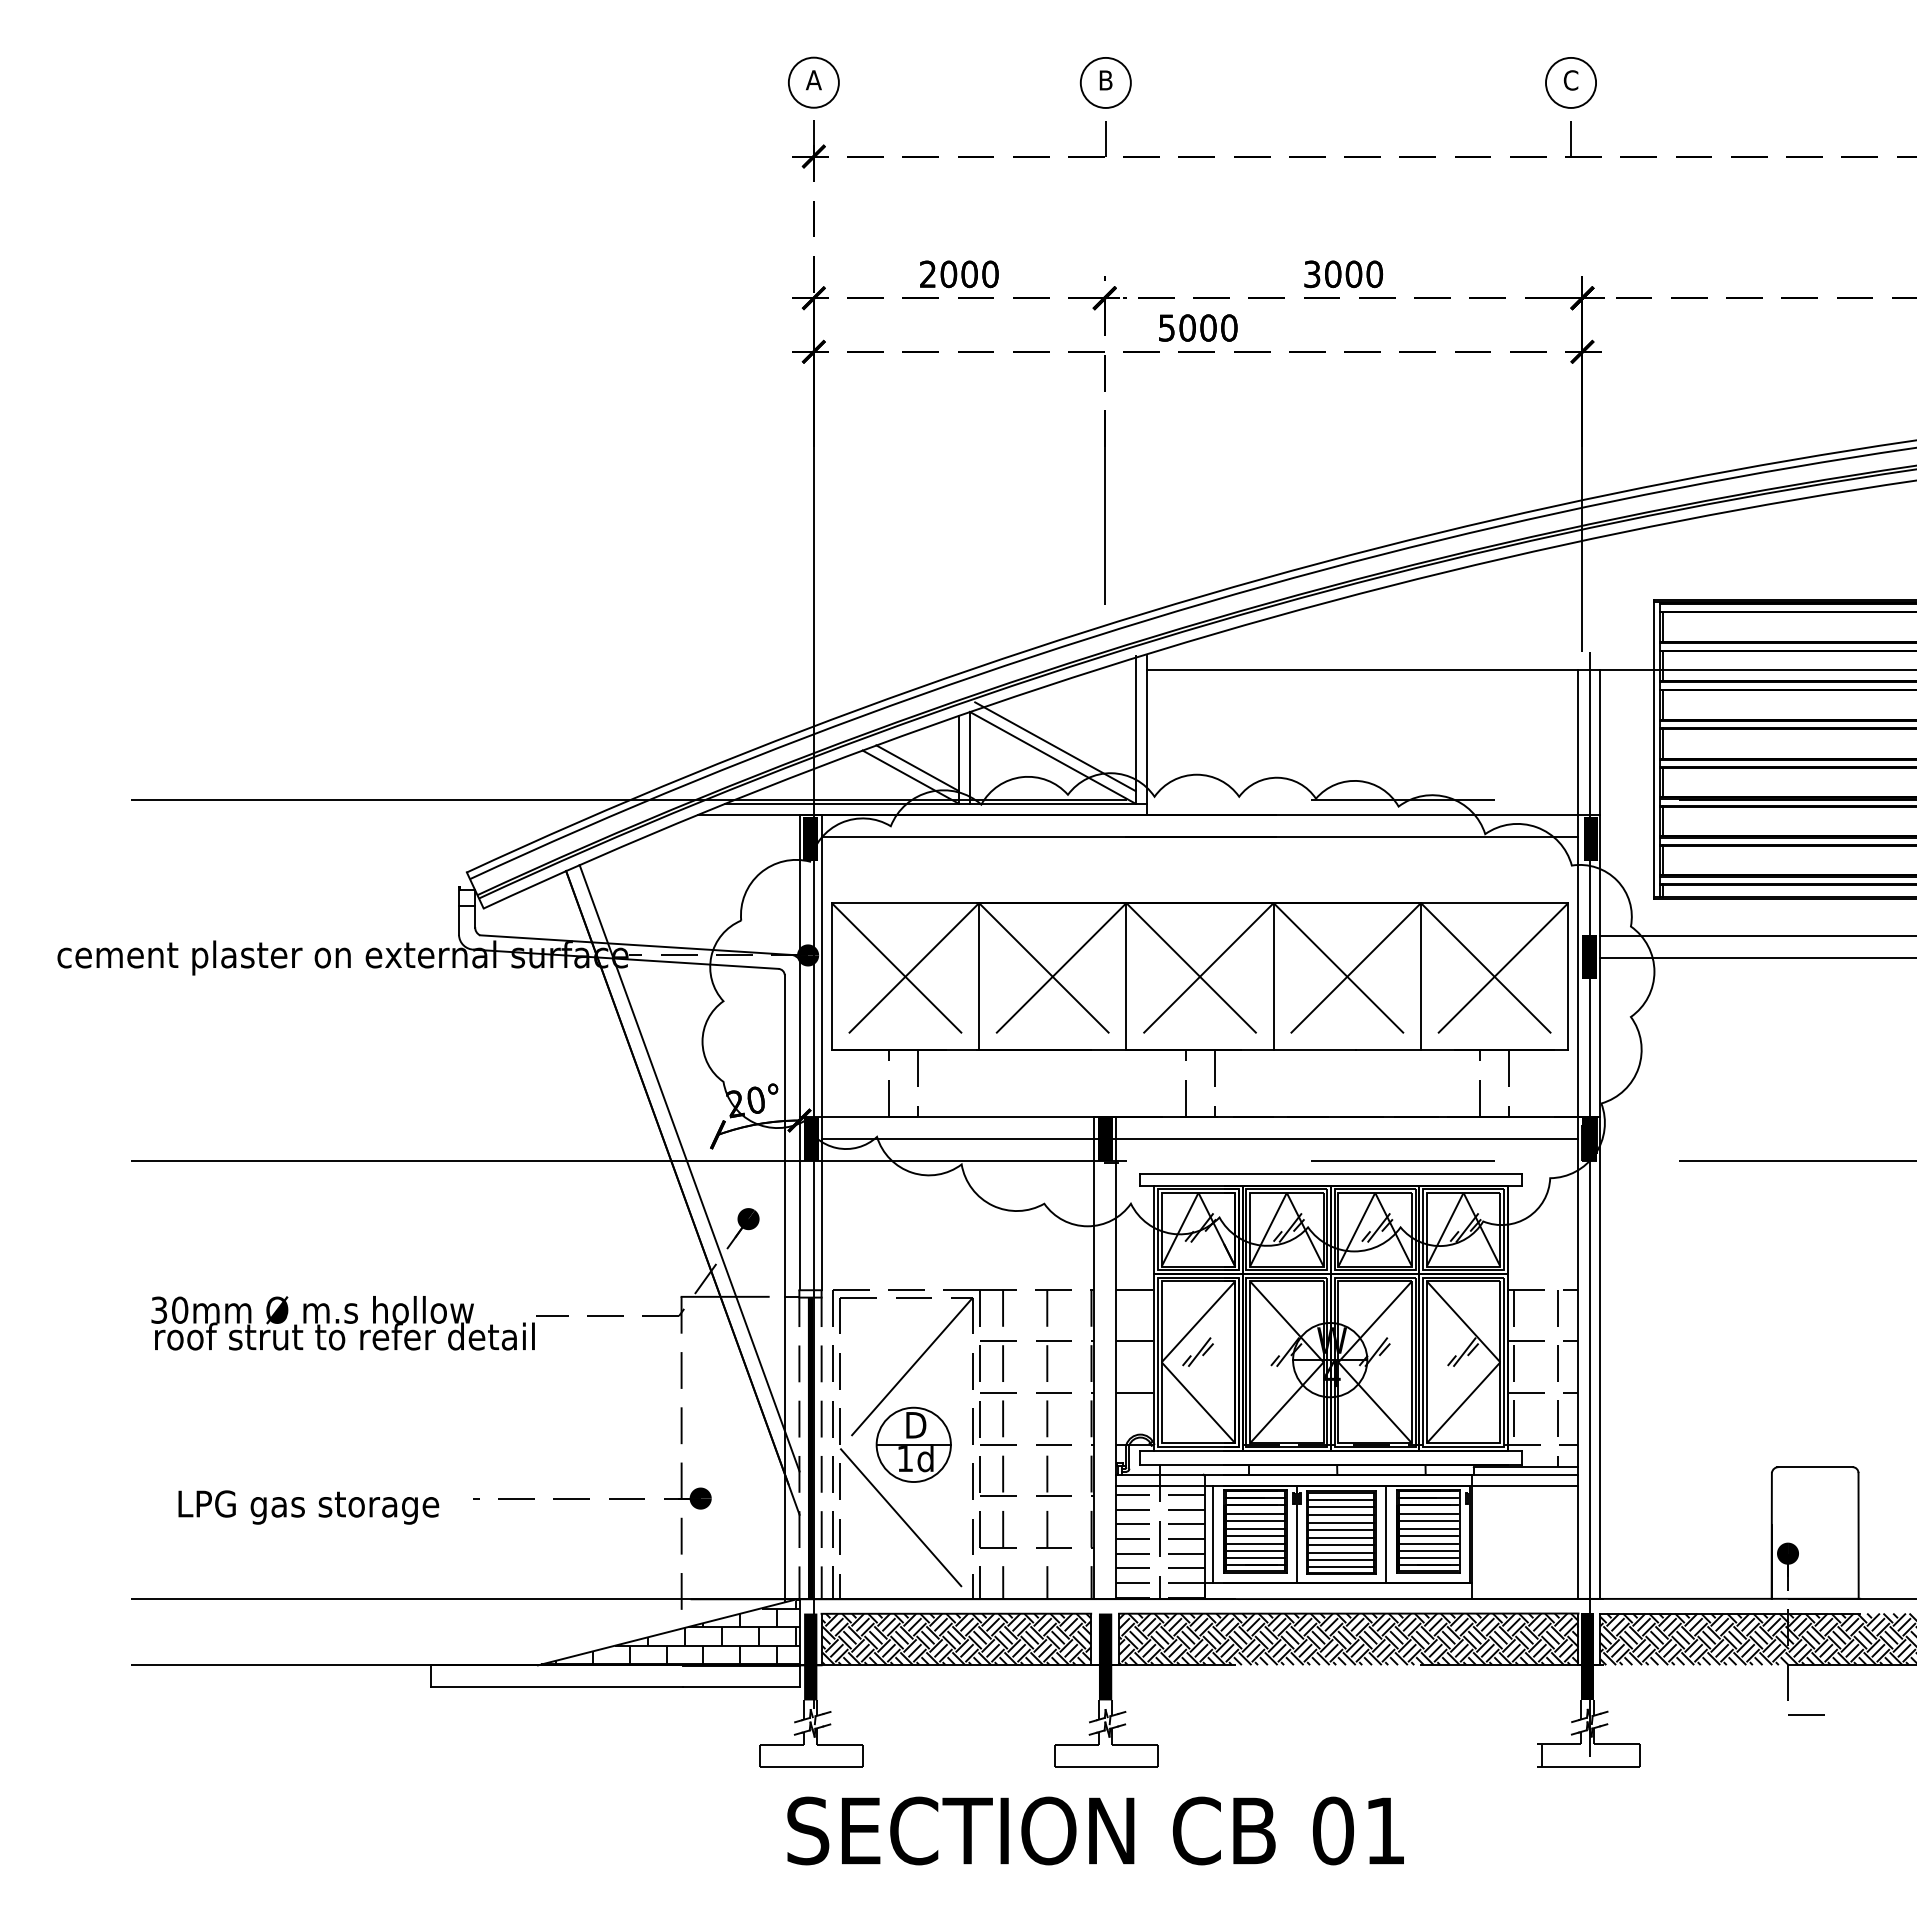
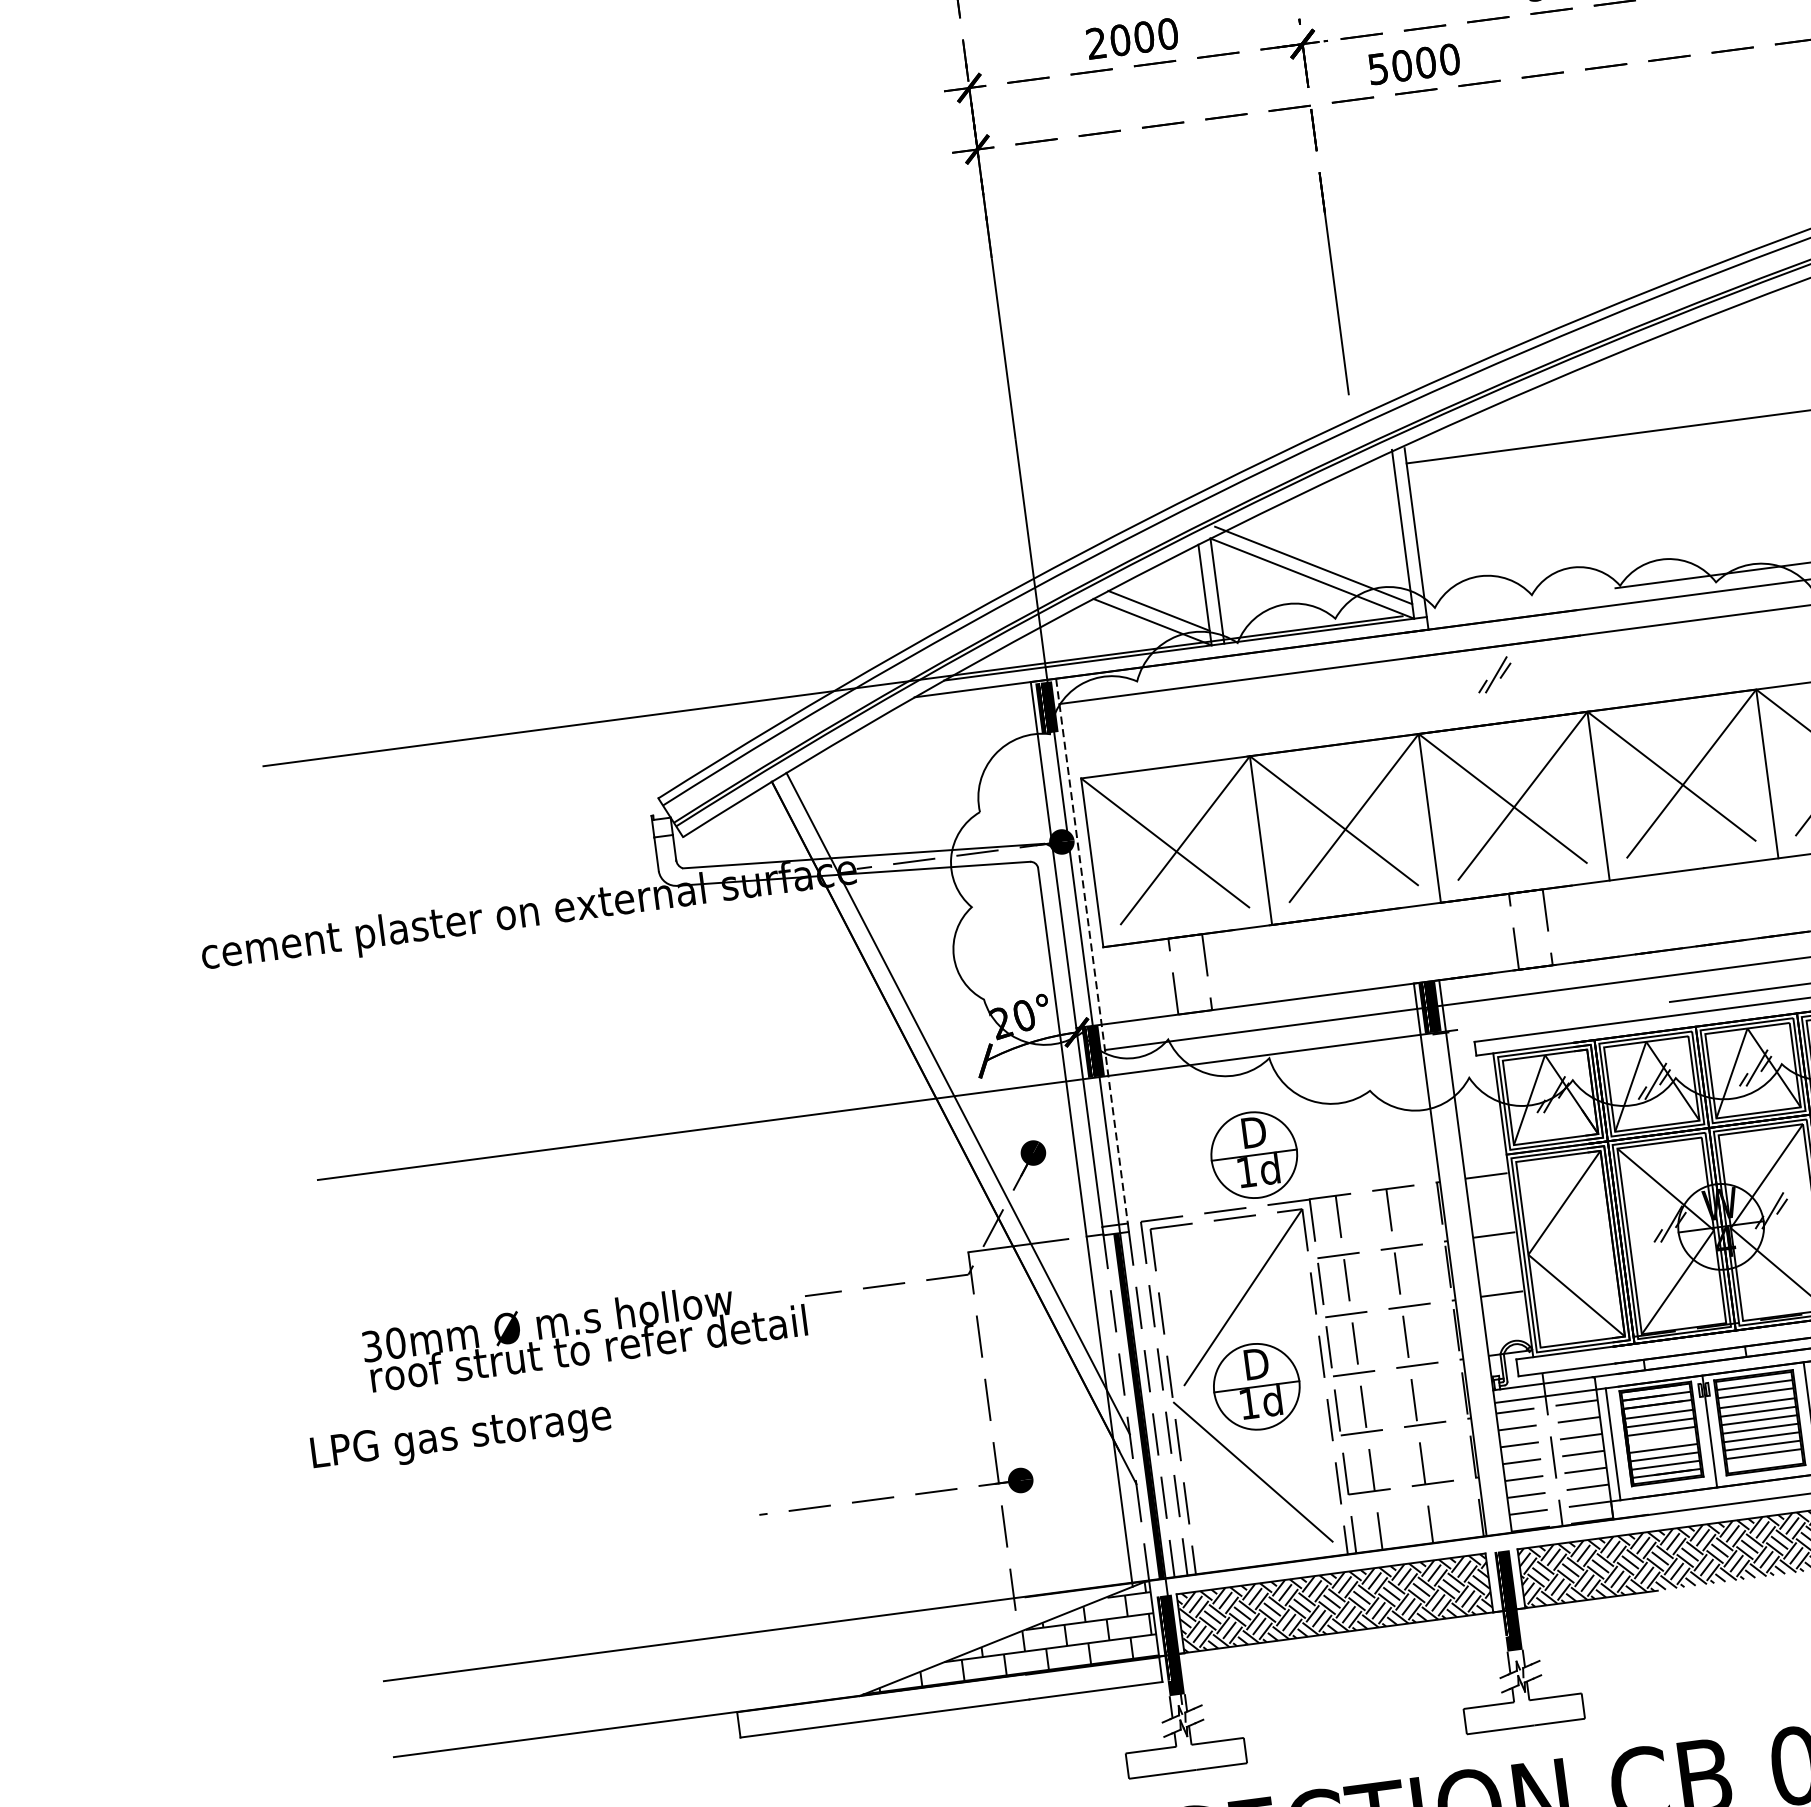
line: (821, 1052) -> (1091, 951), solid -> dashed
part: (937, 1245) -> (1253, 1154), added
part: (1197, 1351) -> (1493, 674), moved
text: (308, 1507) -> (461, 1437), moved
line: (1255, 1536) -> (1662, 1440), removed
line: (1341, 1566) -> (1765, 1461), removed

